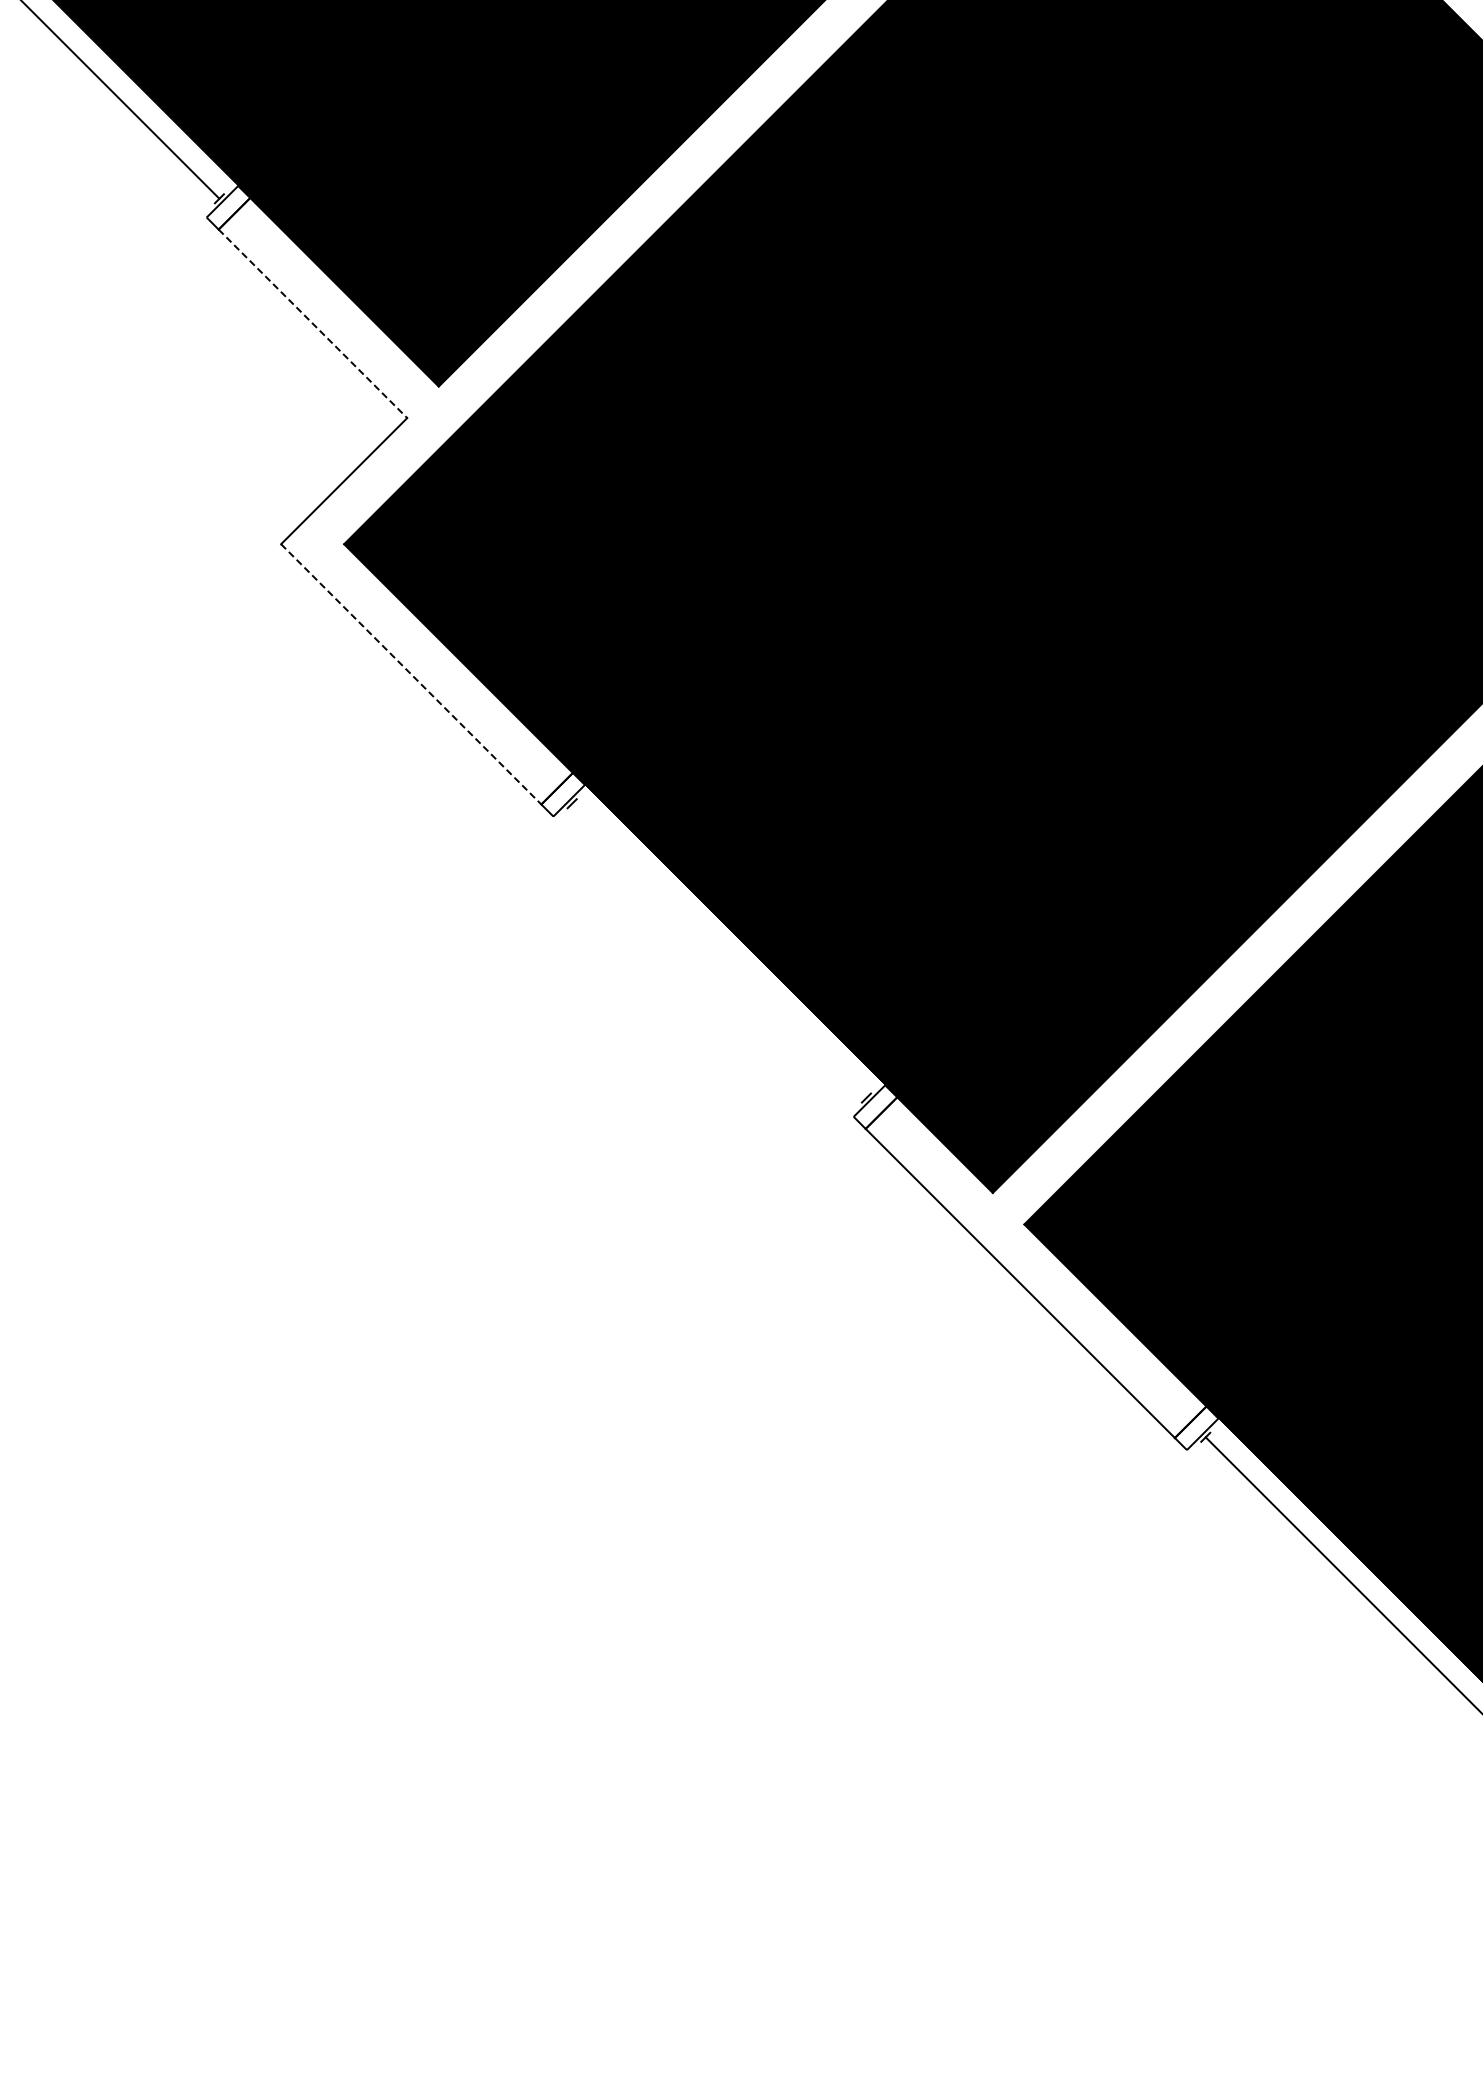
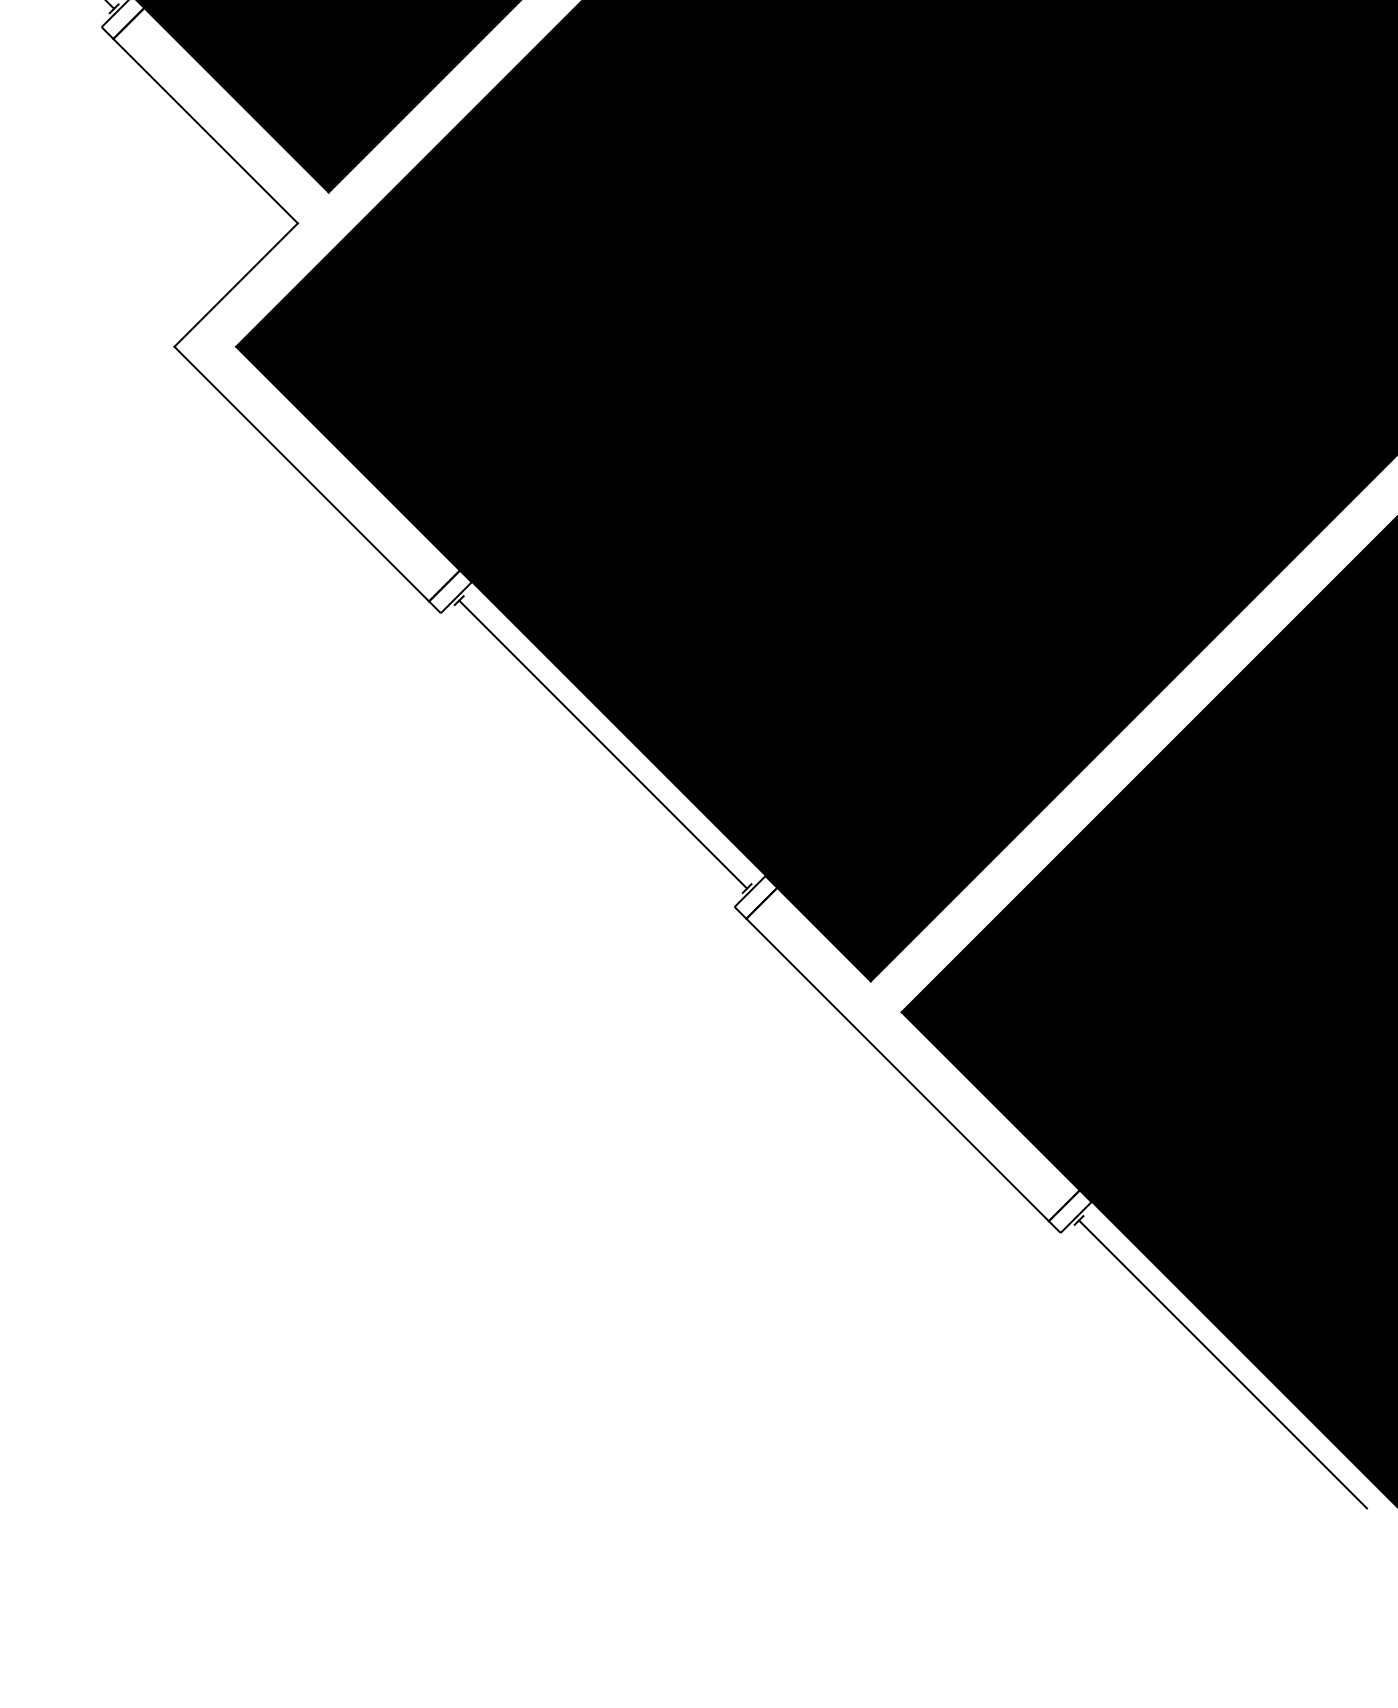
line: (313, 324) -> (206, 131), dashed -> solid
line: (411, 674) -> (302, 474), dashed -> solid
line: (719, 950) -> (603, 744), added

